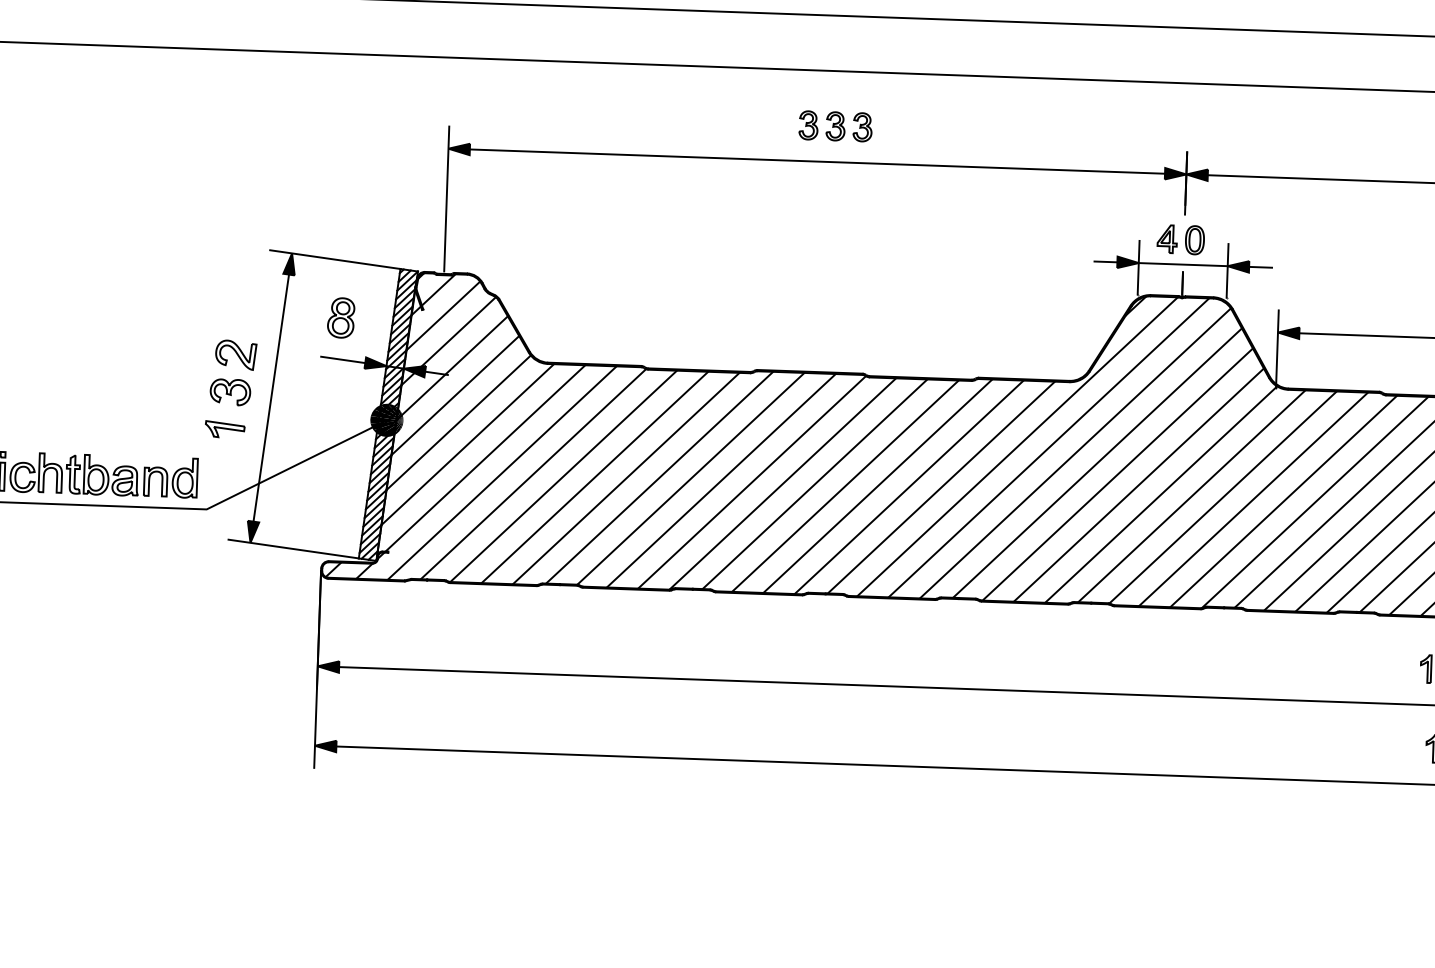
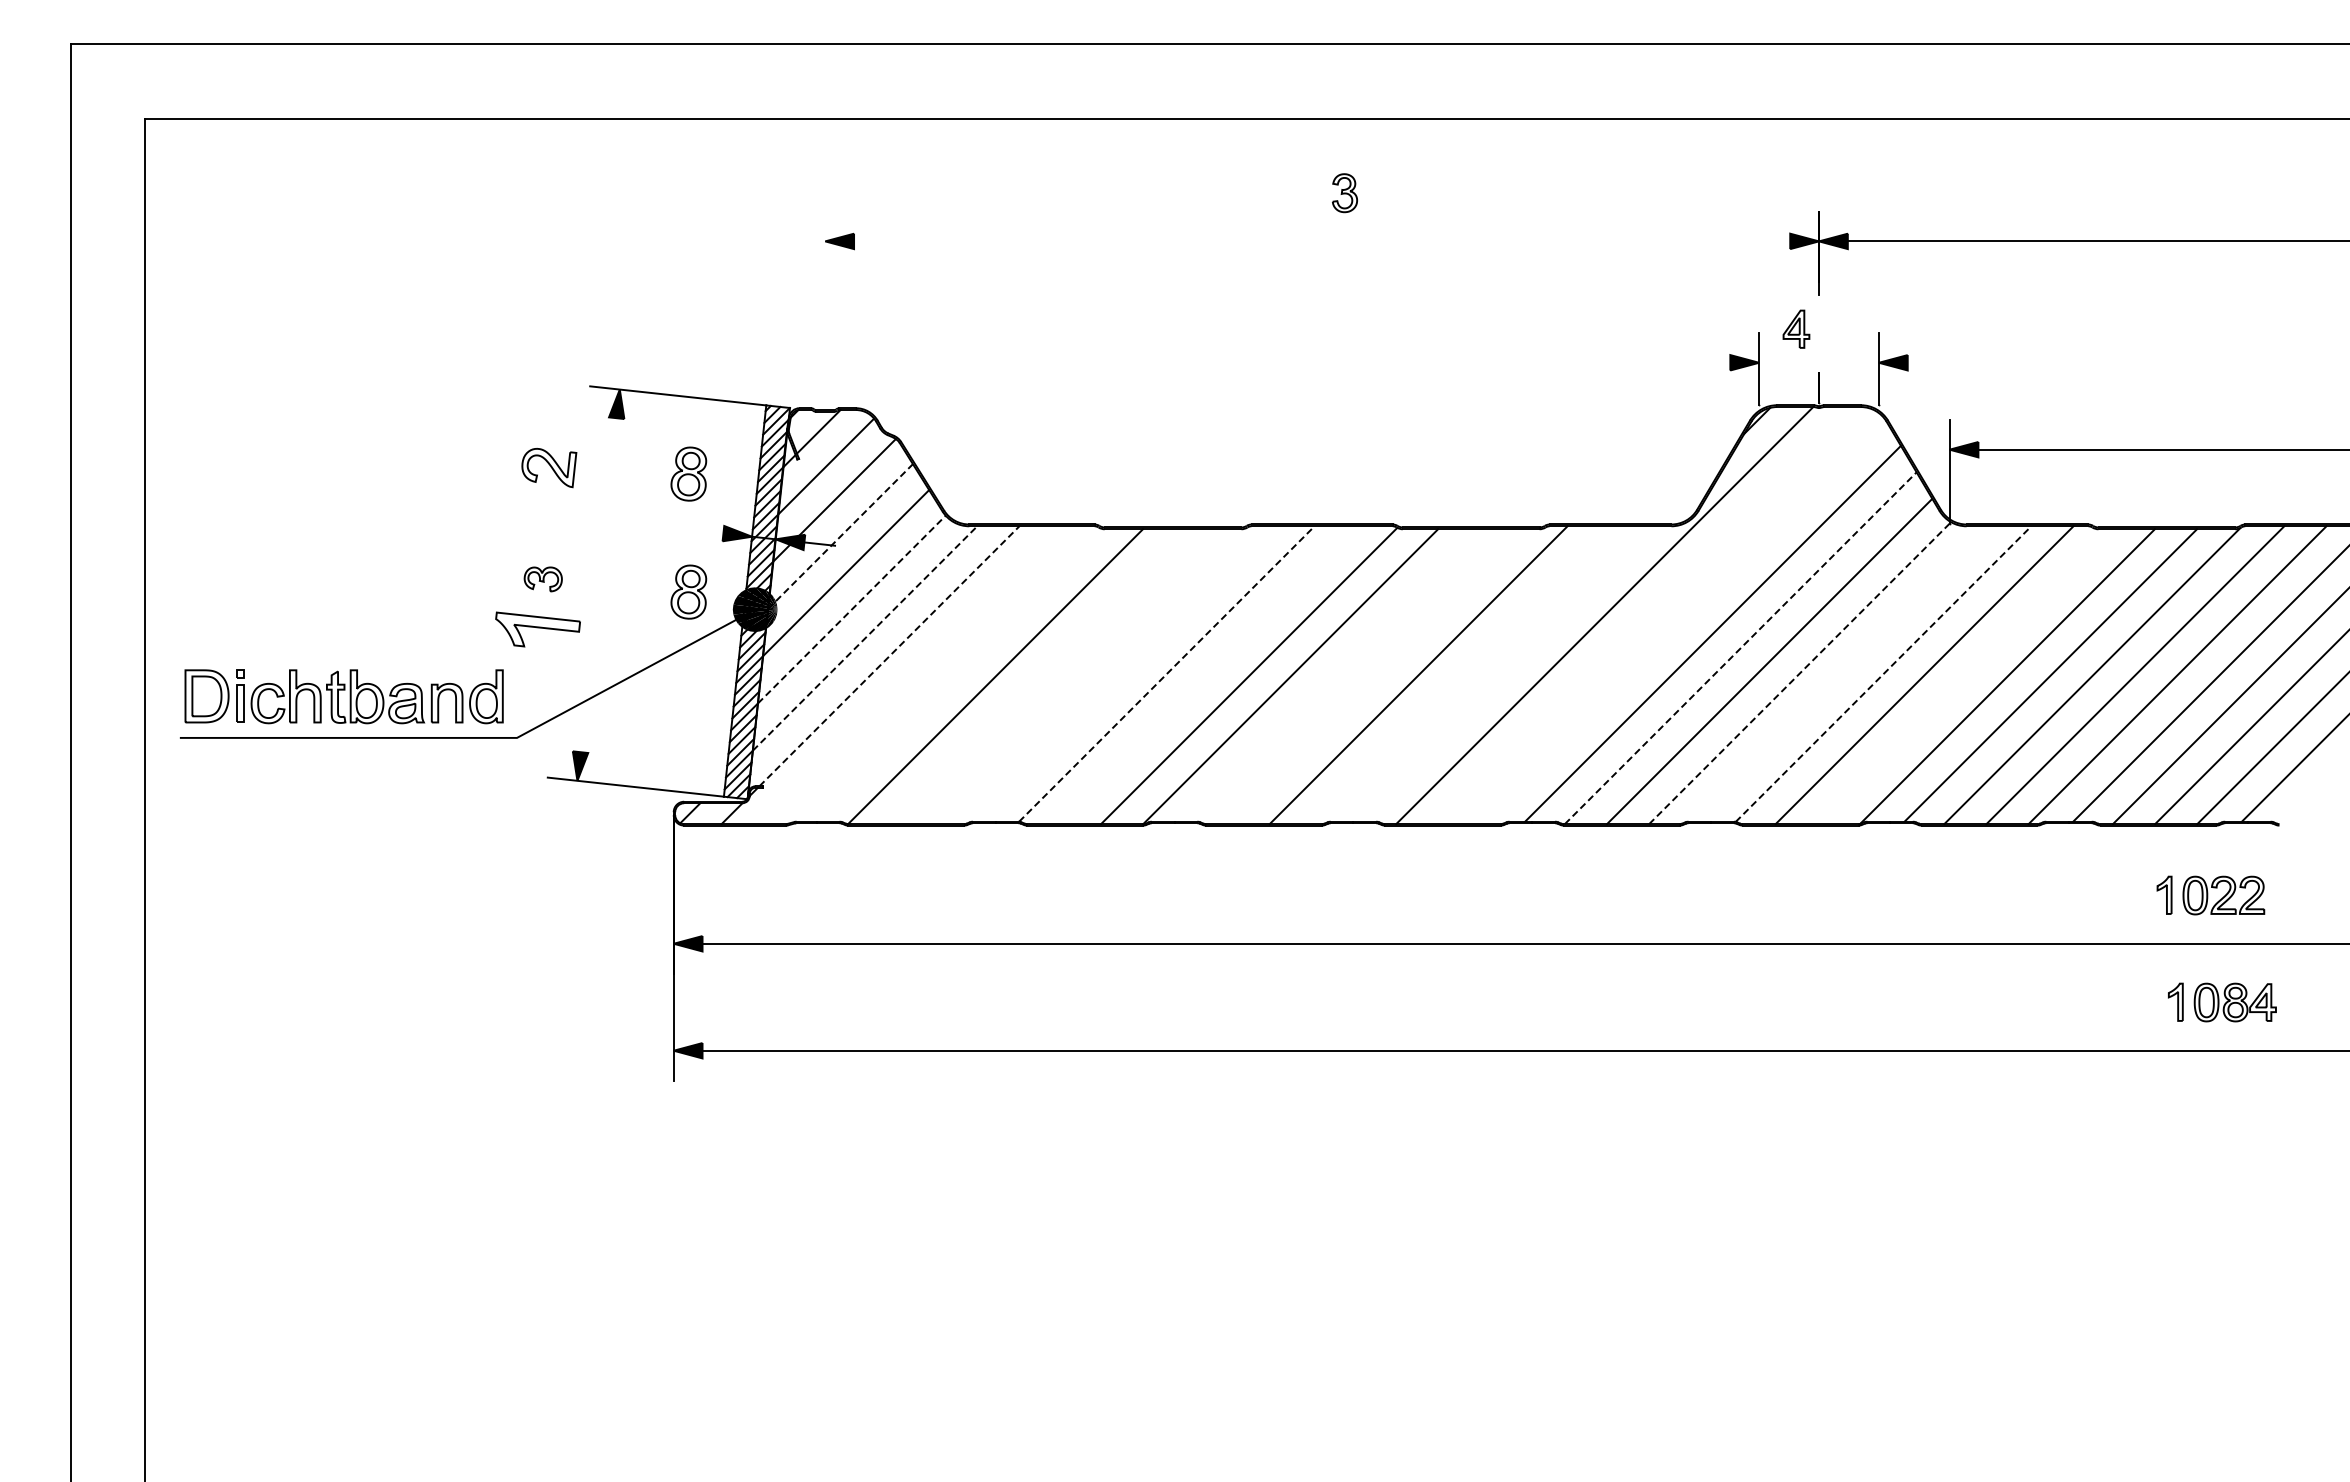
part: (808, 125) -> (1308, 193), removed
part: (862, 127) -> (1381, 193), removed
line: (817, 161) -> (1322, 241), removed
line: (446, 198) -> (825, 308), removed
part: (1194, 240) -> (1833, 329), removed
line: (1105, 261) -> (1714, 362), removed
line: (1182, 264) -> (1818, 362), removed
line: (1260, 267) -> (1922, 362), removed
part: (236, 355) -> (549, 468), moved
line: (343, 359) -> (693, 530), removed
line: (452, 368) -> (840, 536), solid -> dashed
part: (229, 392) -> (542, 579), size x0.7
line: (271, 398) -> (598, 585), removed
part: (337, 405) -> (688, 591), added
line: (458, 422) -> (851, 609), solid -> dashed
part: (224, 429) -> (537, 629), size x1.6
line: (468, 444) -> (865, 638), solid -> dashed
line: (1048, 447) -> (1646, 615), removed
line: (1075, 453) -> (1682, 621), removed
line: (485, 458) -> (889, 656), solid -> dashed
line: (502, 473) -> (912, 675), removed
line: (533, 473) -> (954, 674), removed
line: (1117, 474) -> (1740, 648), solid -> dashed
line: (594, 477) -> (1037, 676), removed
line: (659, 477) -> (1124, 673), removed
line: (625, 478) -> (1079, 676), removed
line: (690, 479) -> (1166, 674), solid -> dashed
line: (721, 480) -> (1207, 675), removed
line: (814, 484) -> (1333, 675), removed
line: (845, 486) -> (1374, 676), removed
line: (908, 487) -> (1460, 675), removed
line: (940, 487) -> (1503, 673), removed
line: (1161, 494) -> (1800, 672), solid -> dashed
line: (1191, 495) -> (1841, 673), removed
line: (1223, 497) -> (1883, 673), solid -> dashed
line: (1283, 501) -> (1964, 676), removed

